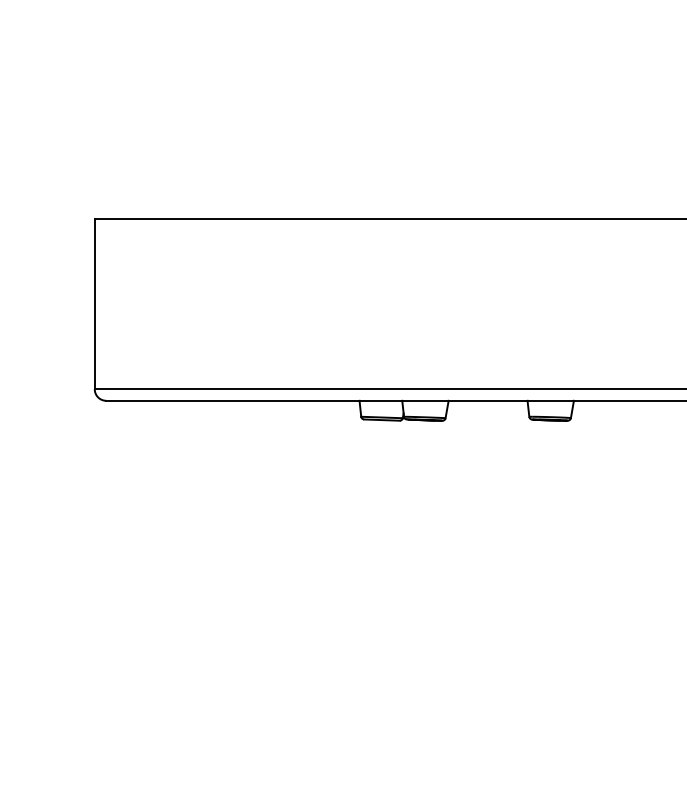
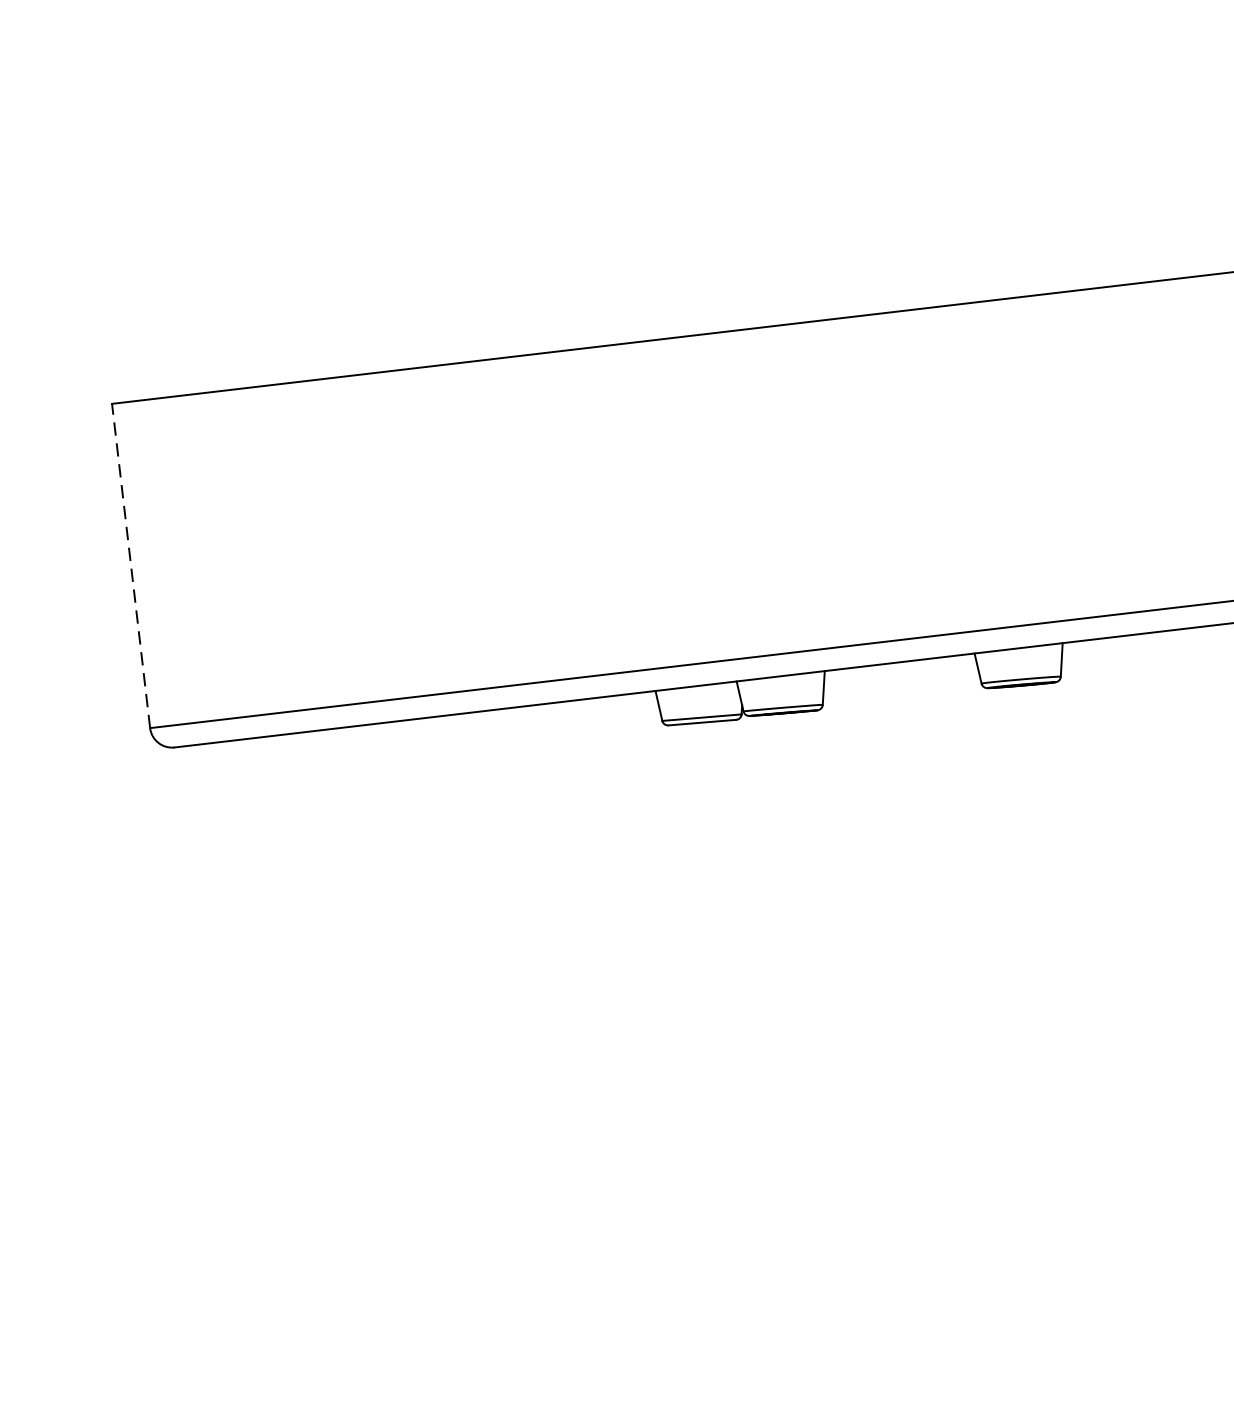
line: (94, 303) -> (130, 565), solid -> dashed

